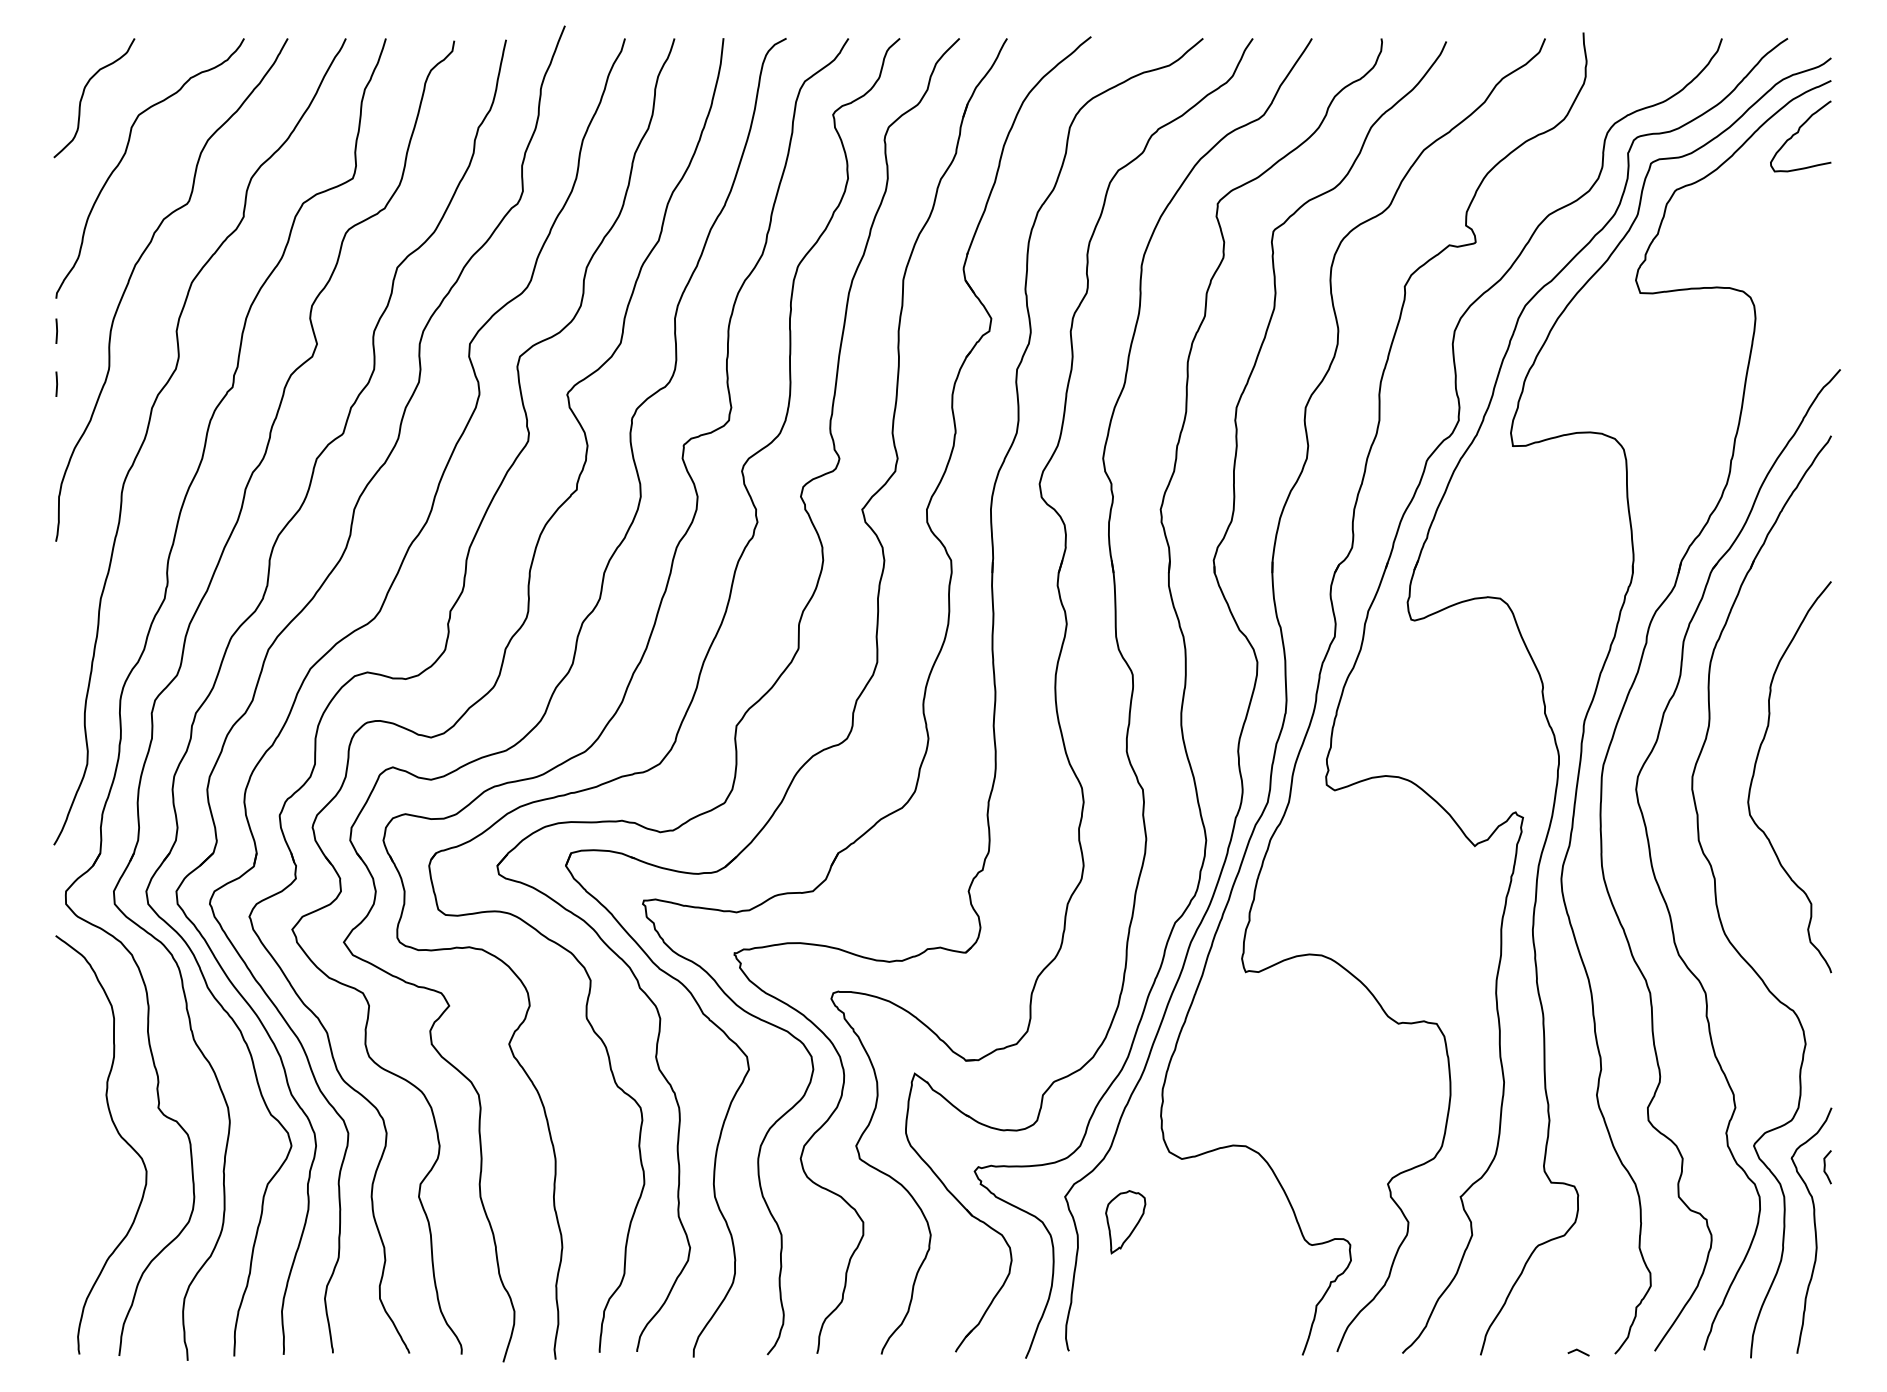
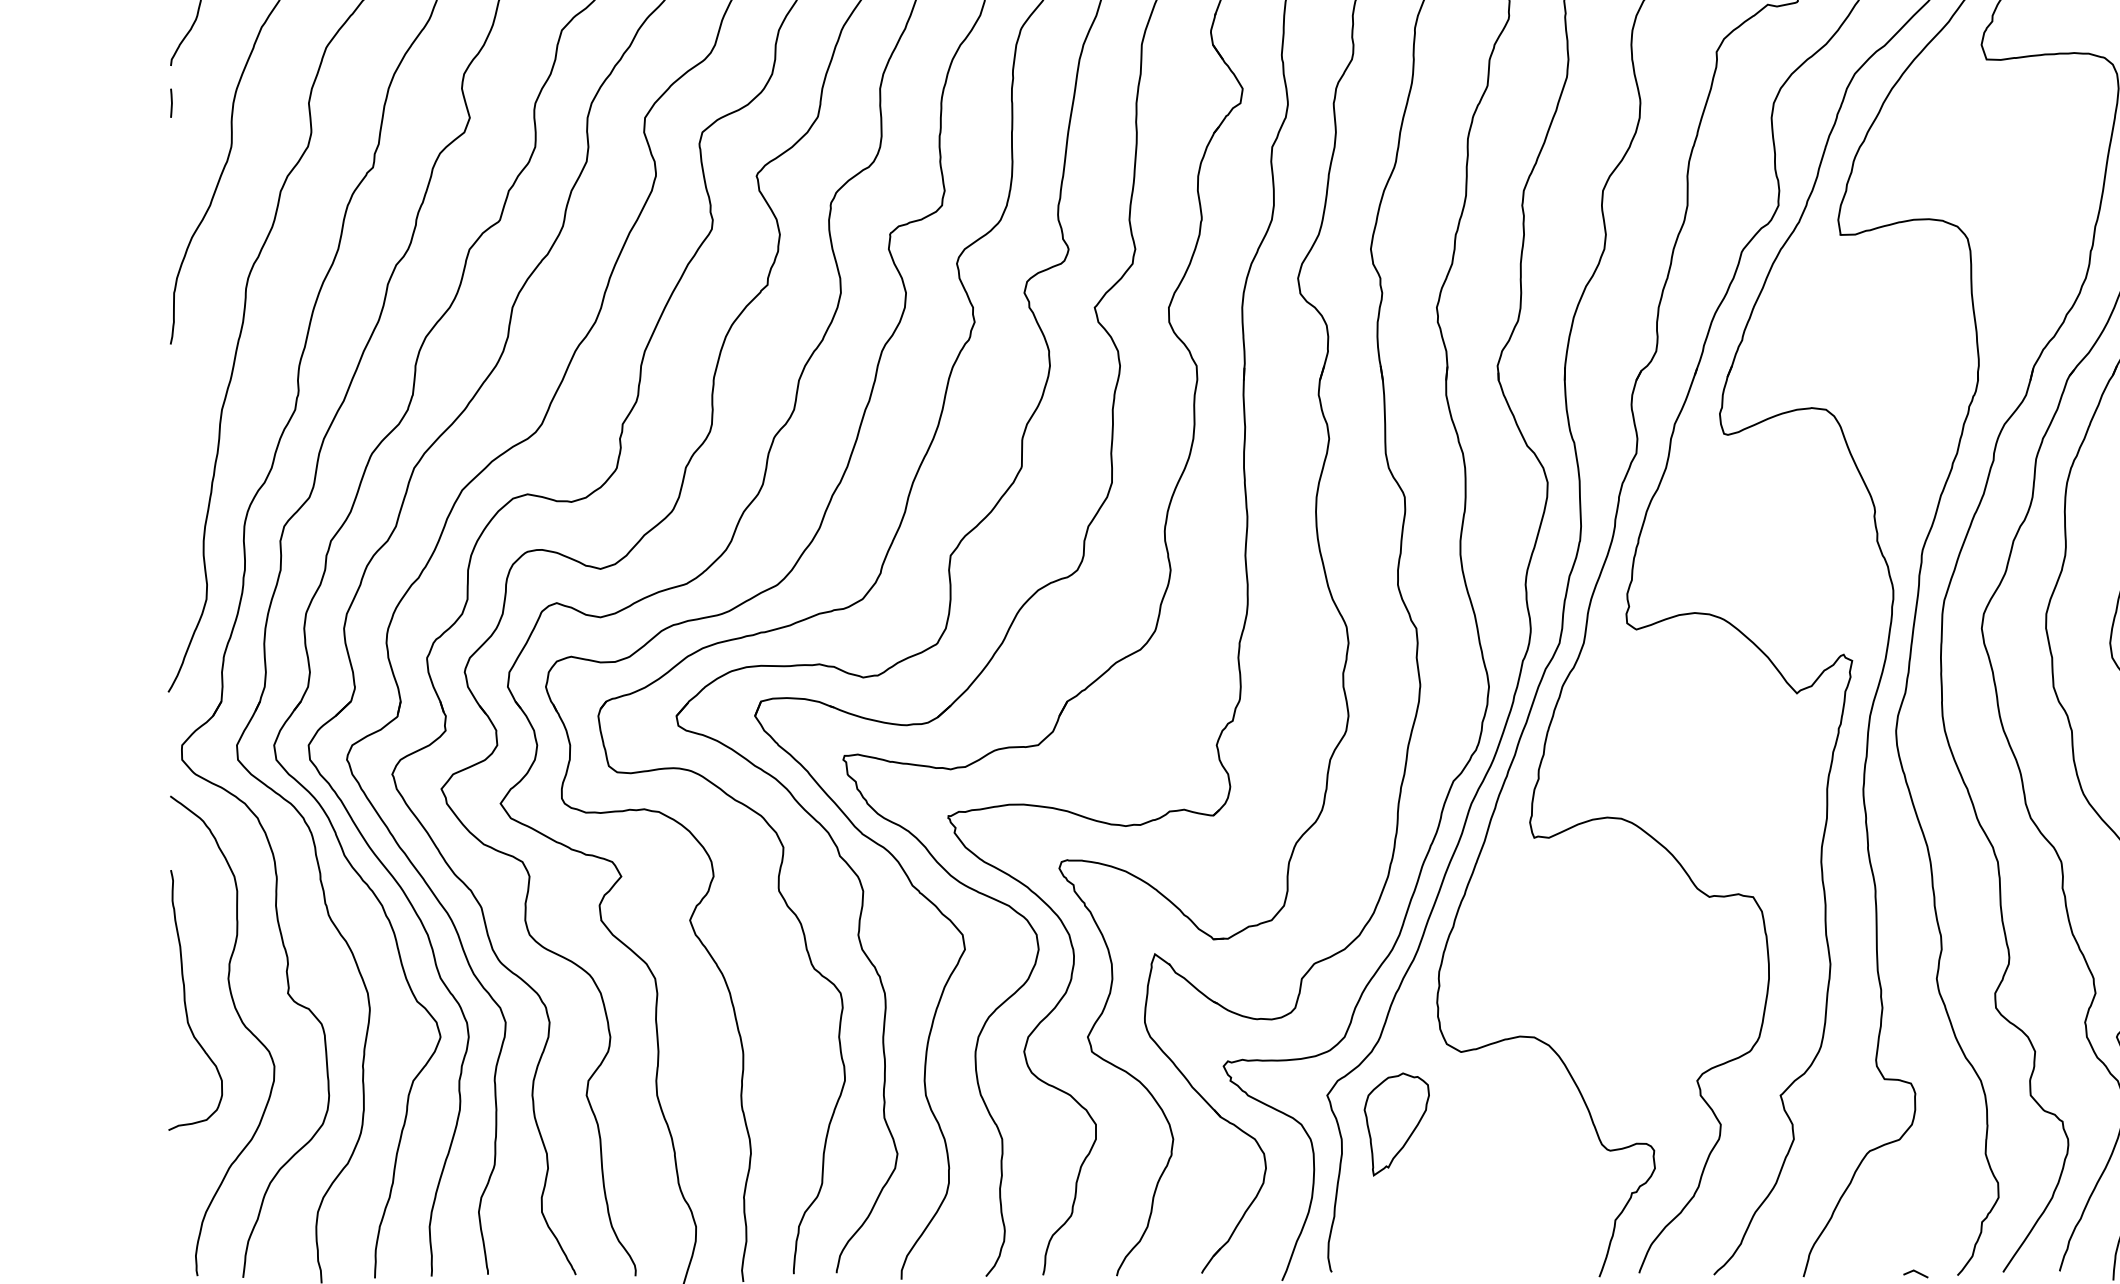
line: (56, 383) -> (171, 163), removed
curve: (69, 1113) -> (186, 999), added
part: (1125, 1221) -> (1396, 1123), size x1.43

